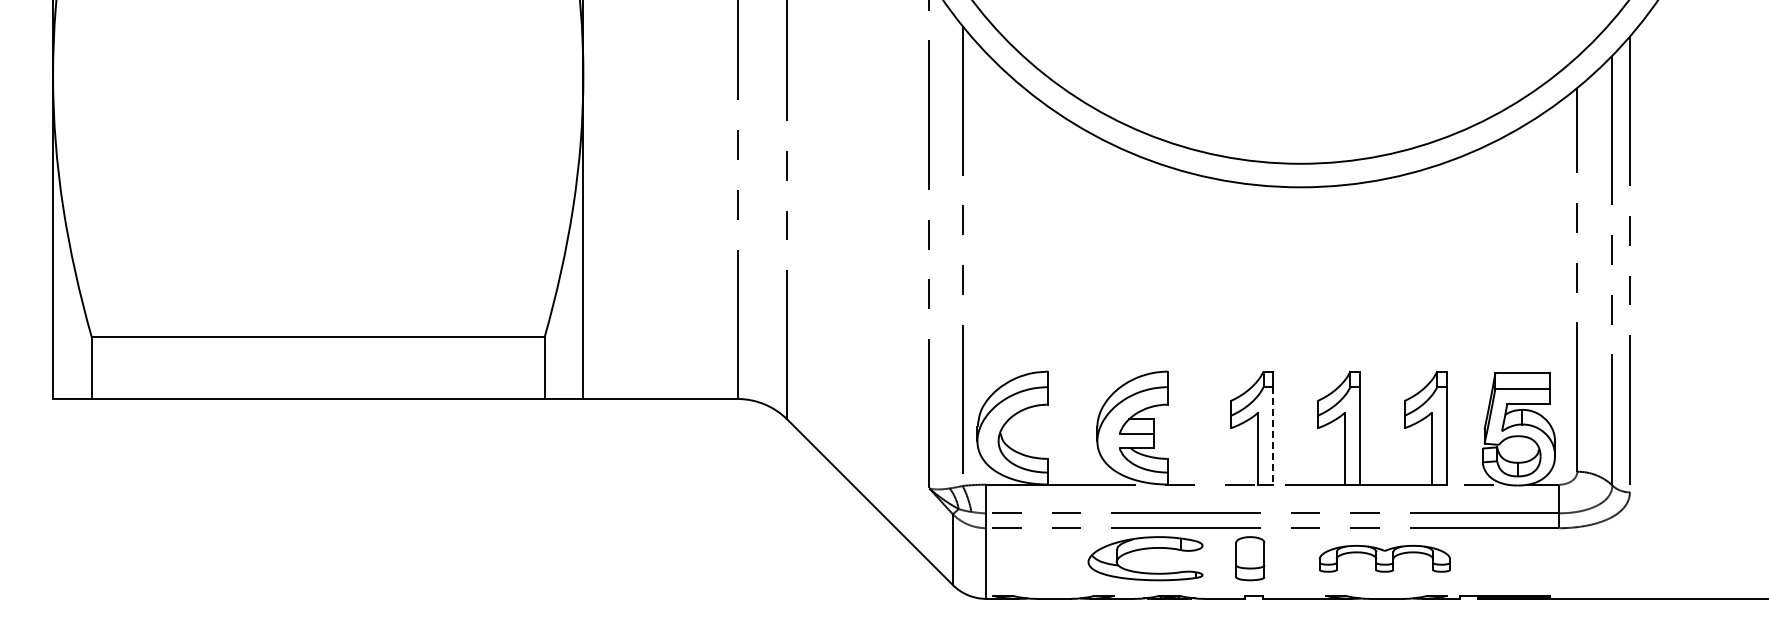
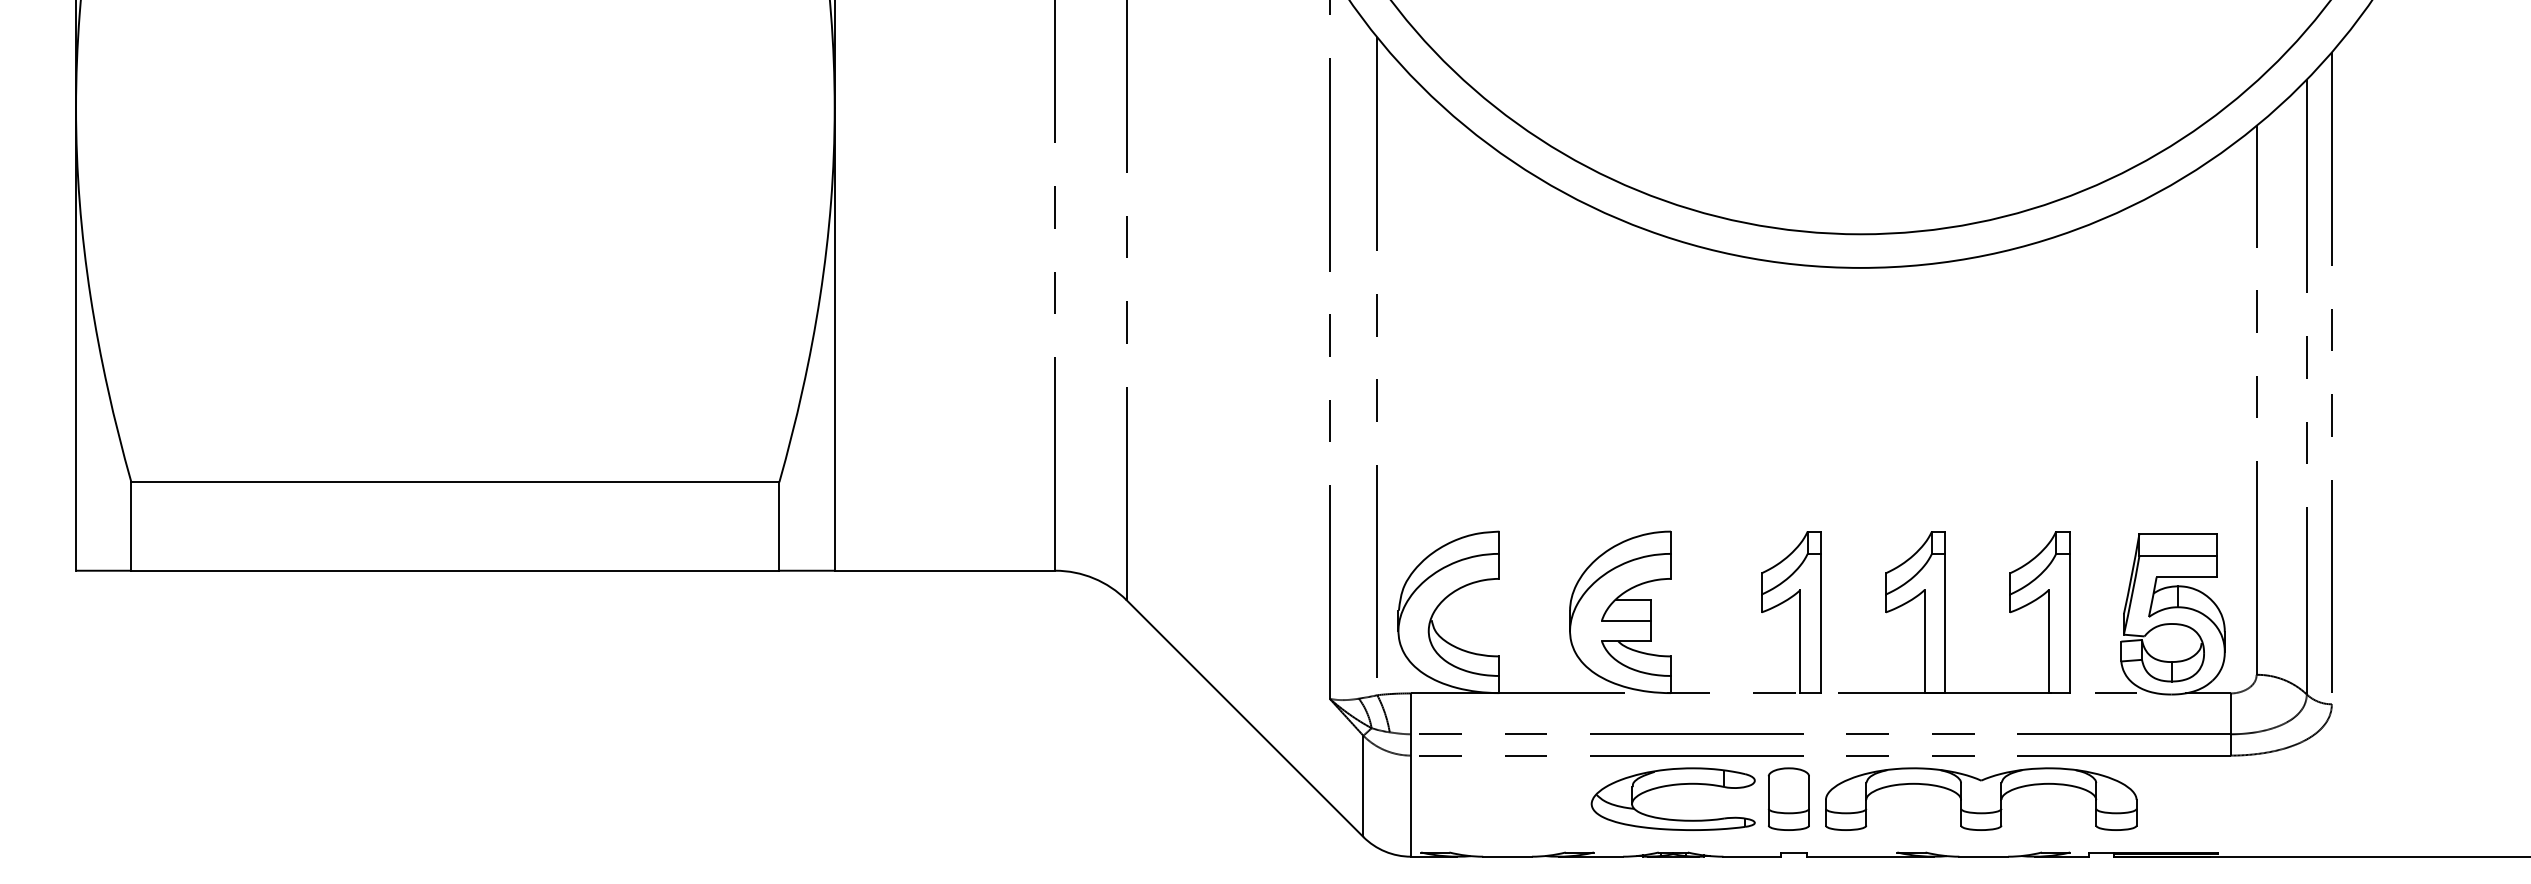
line: (1272, 435) -> (1820, 622), dashed -> solid
part: (1141, 550) -> (1667, 787), moved
part: (1384, 558) -> (1980, 798), size x1.67

